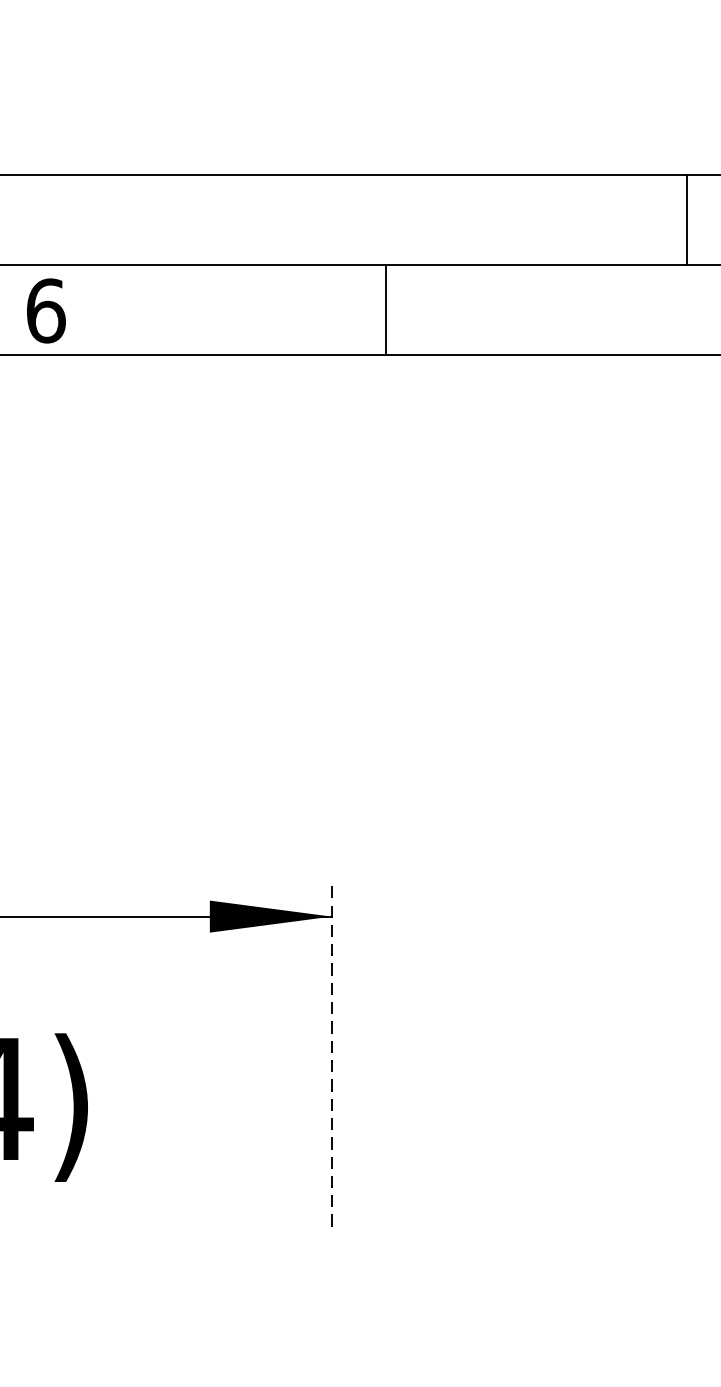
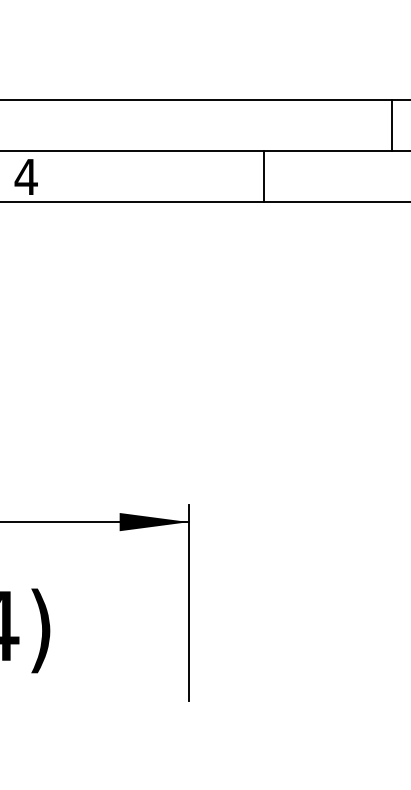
text: (44, 309) -> (25, 176), 6 -> 4
line: (385, 309) -> (263, 176), moved
line: (330, 1059) -> (188, 603), dashed -> solid

